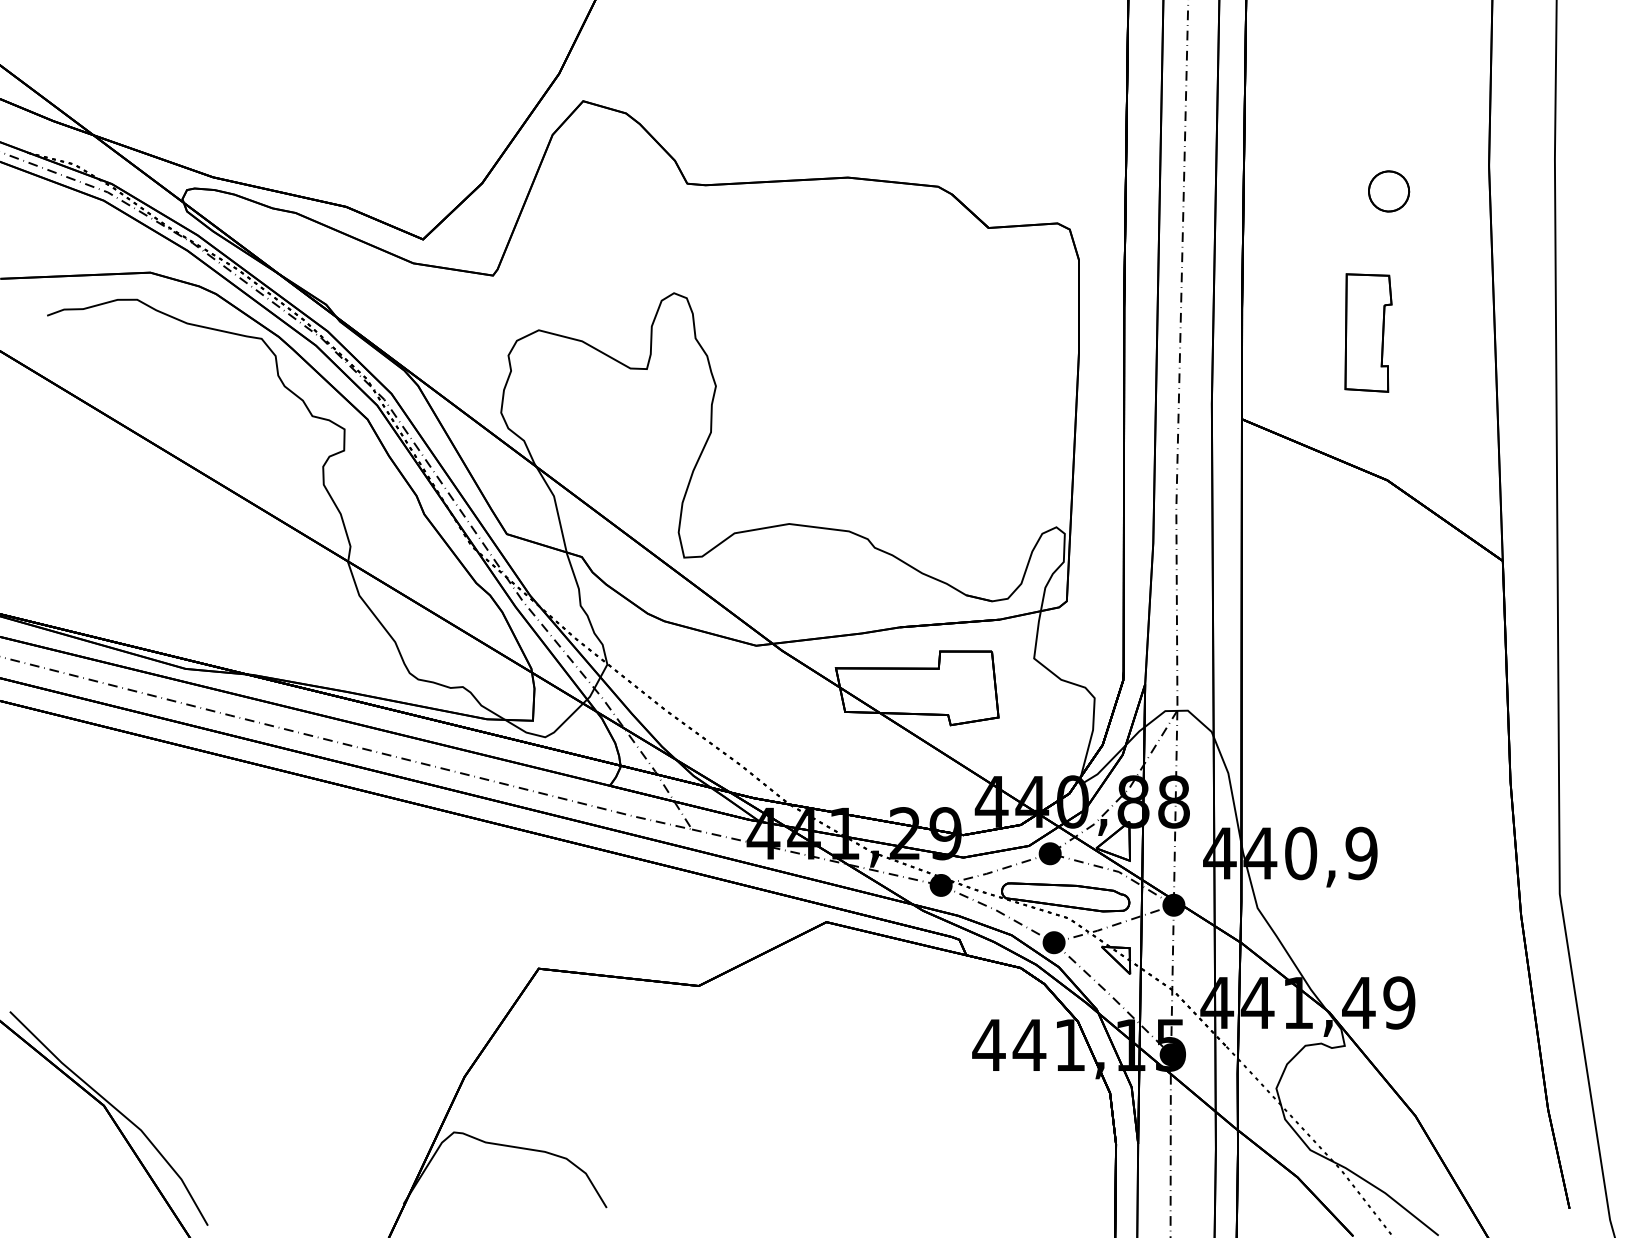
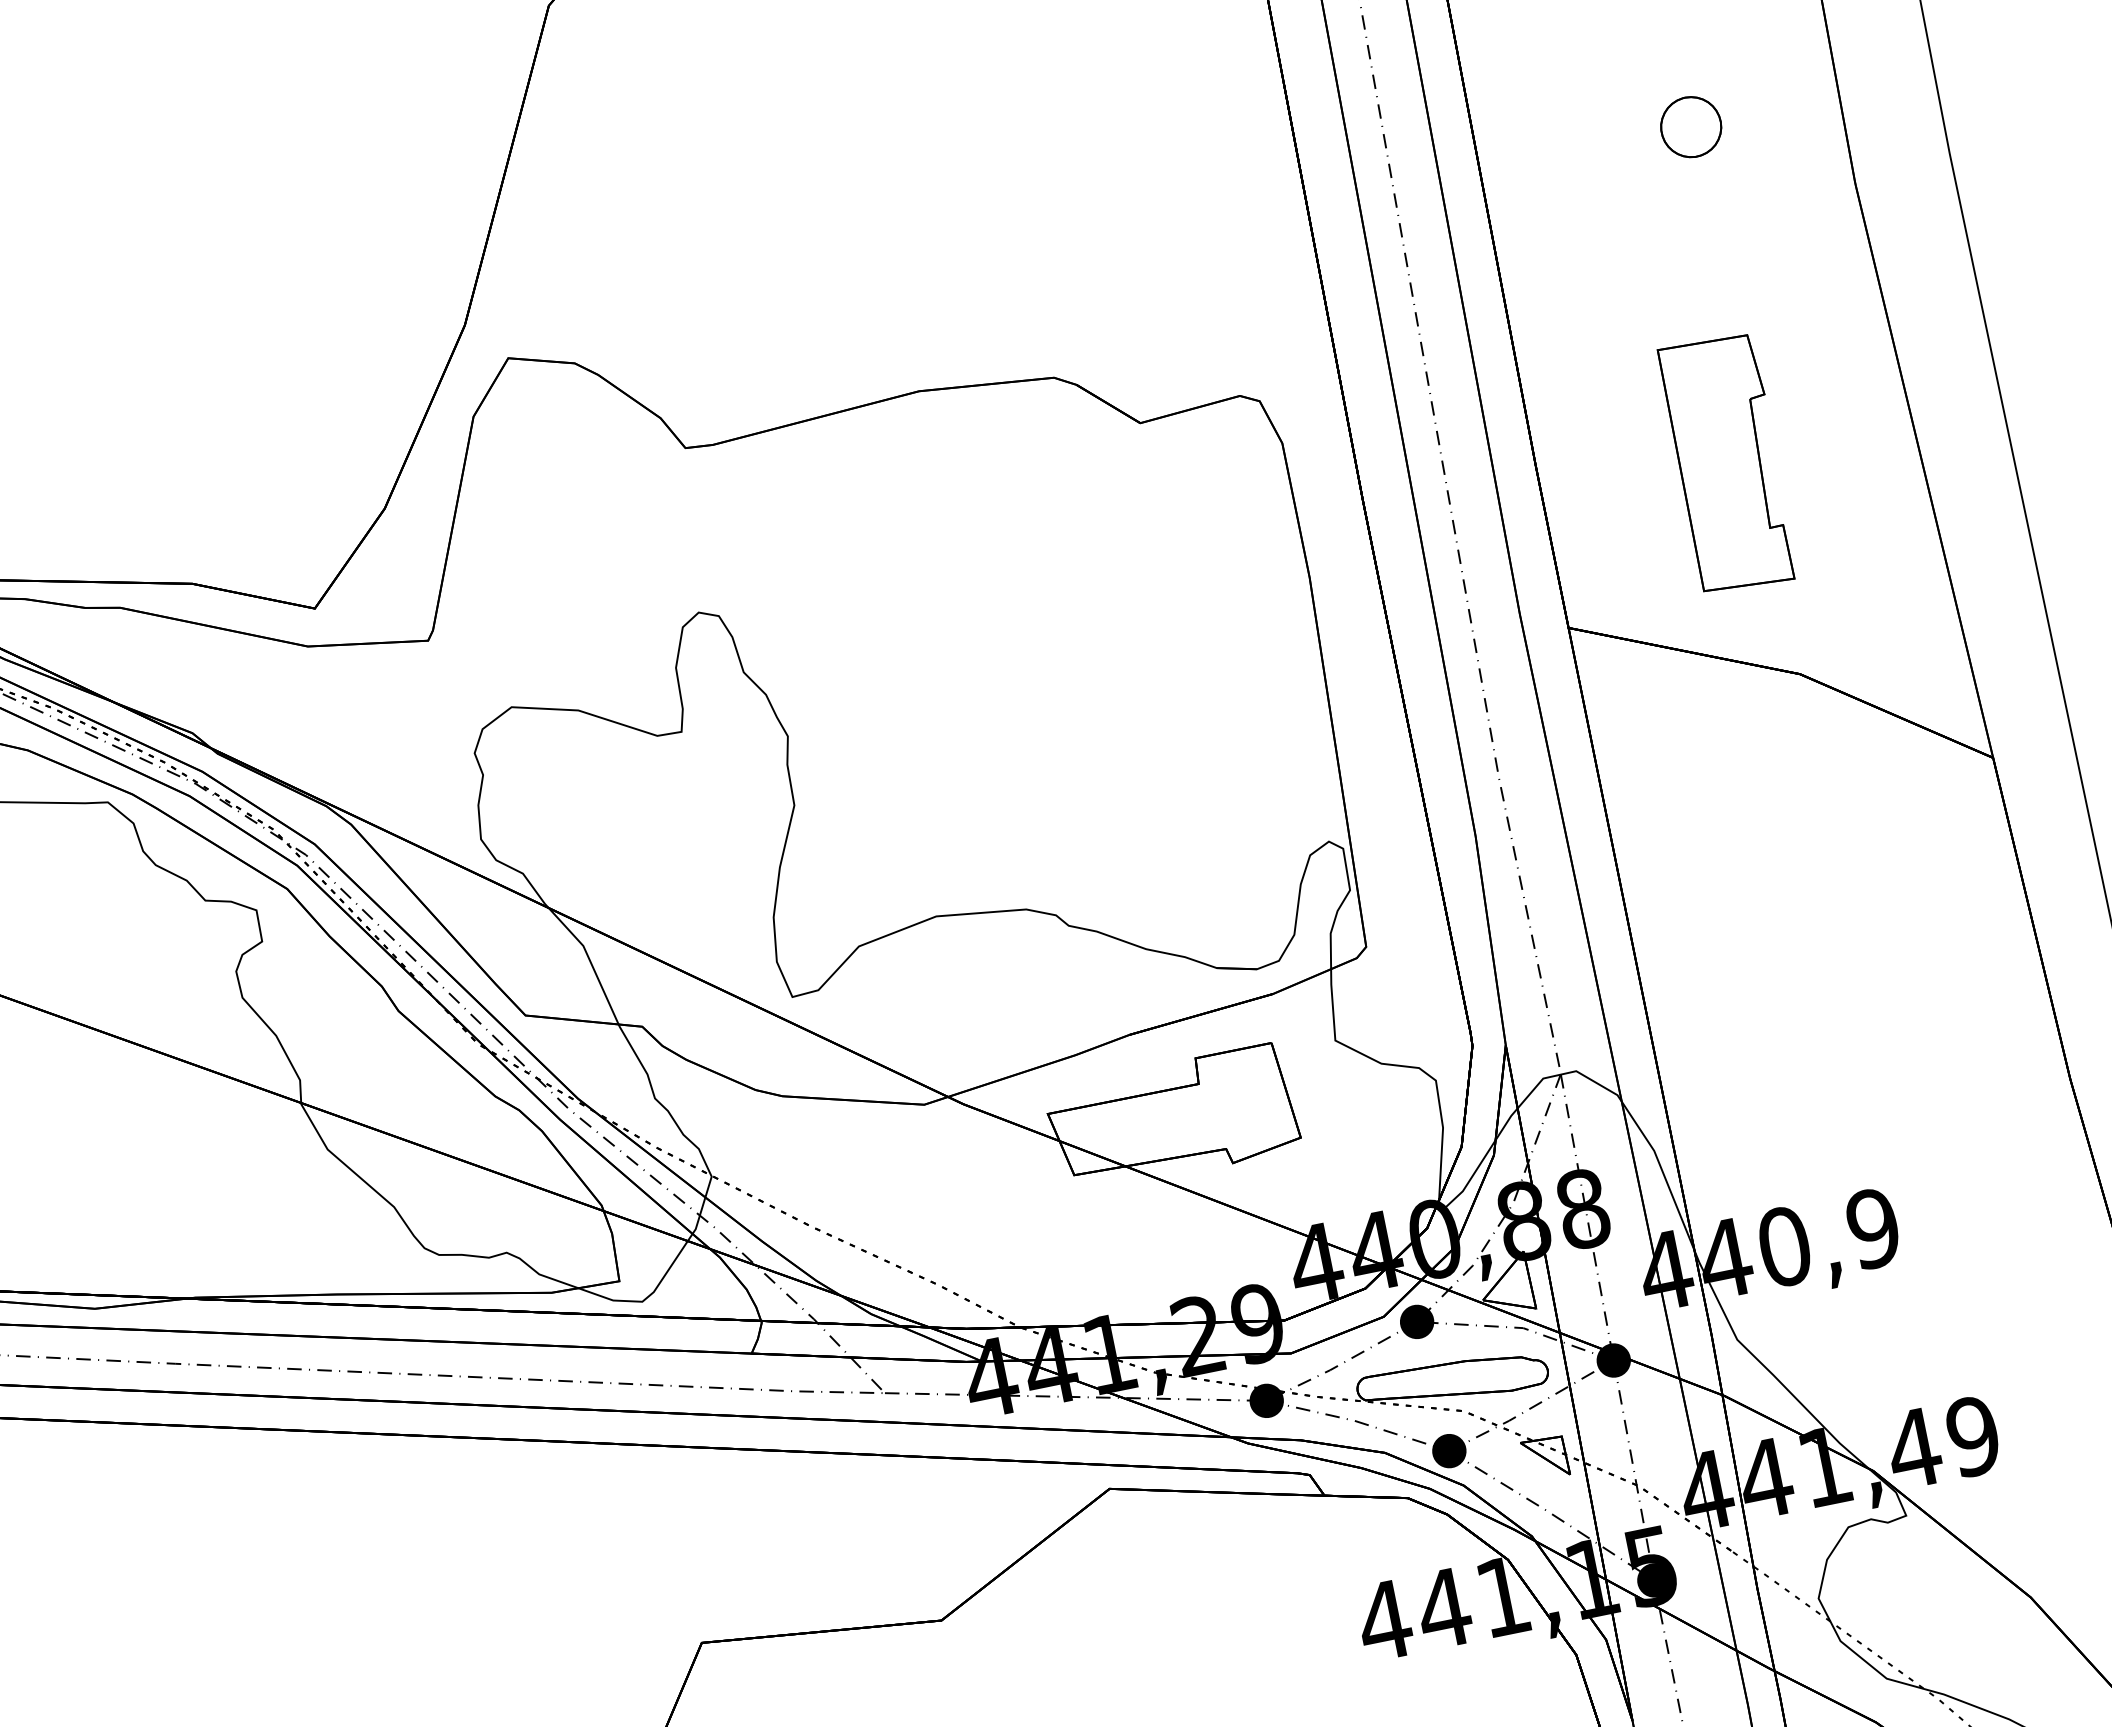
part: (1389, 191) -> (1691, 127), moved
part: (1368, 332) -> (1728, 463), size x1.43

